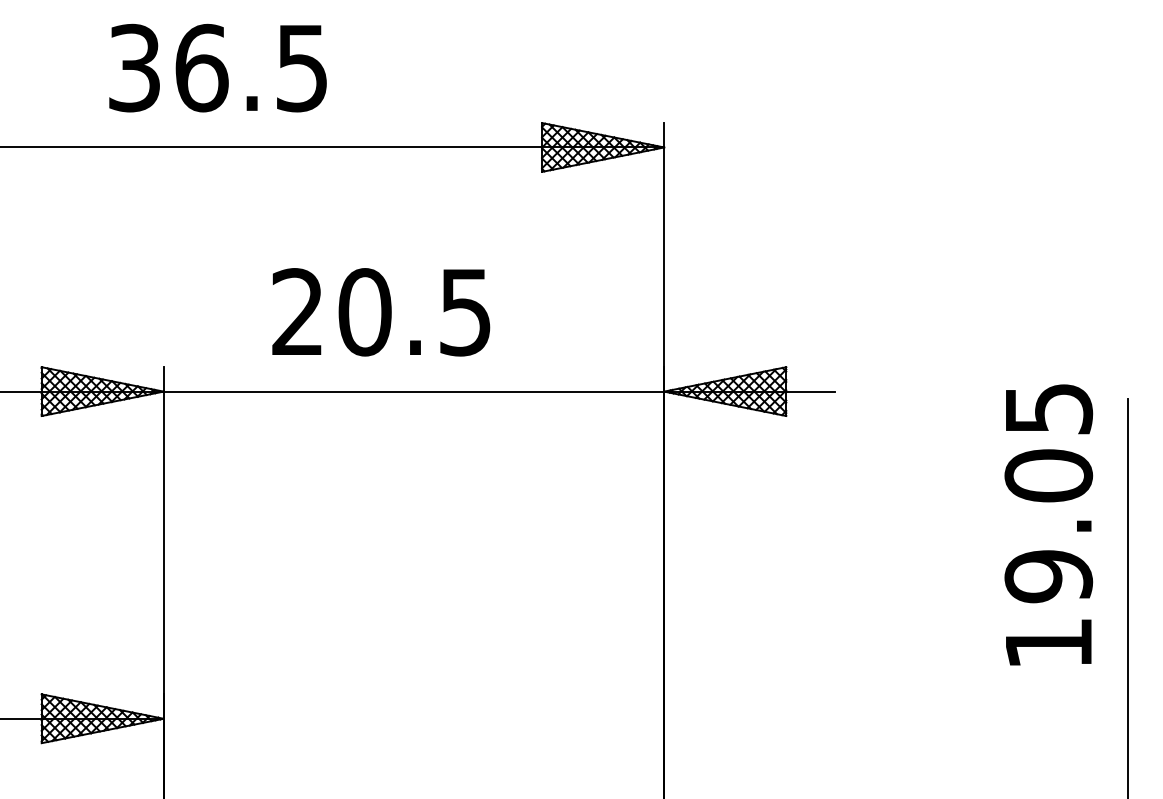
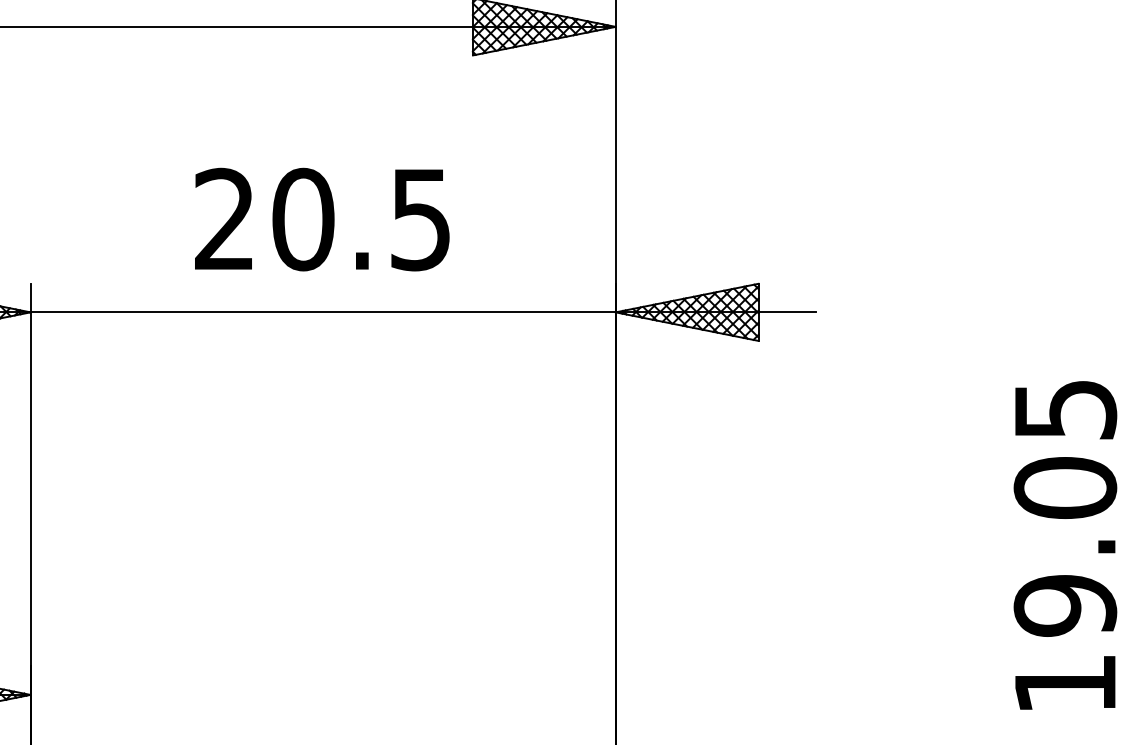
text: (381, 312) -> (322, 219), moved
text: (1048, 524) -> (1065, 544), moved

